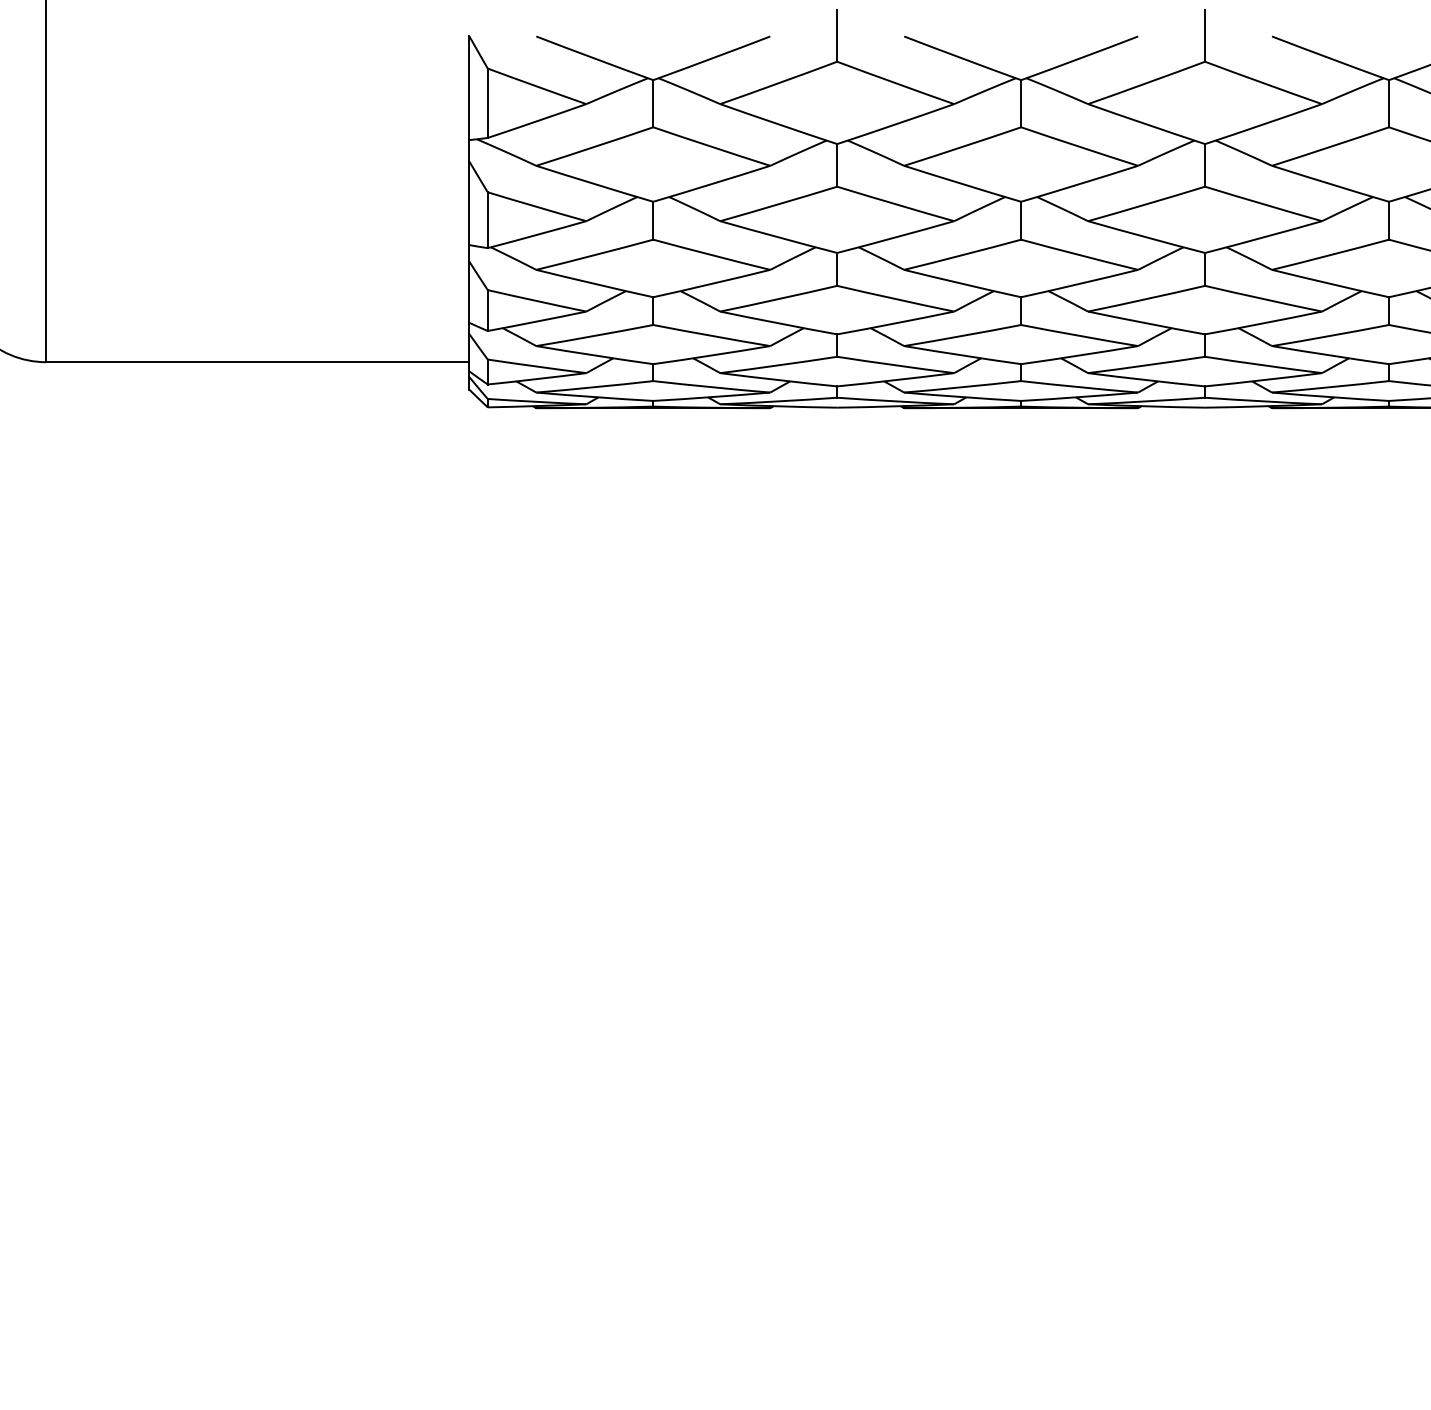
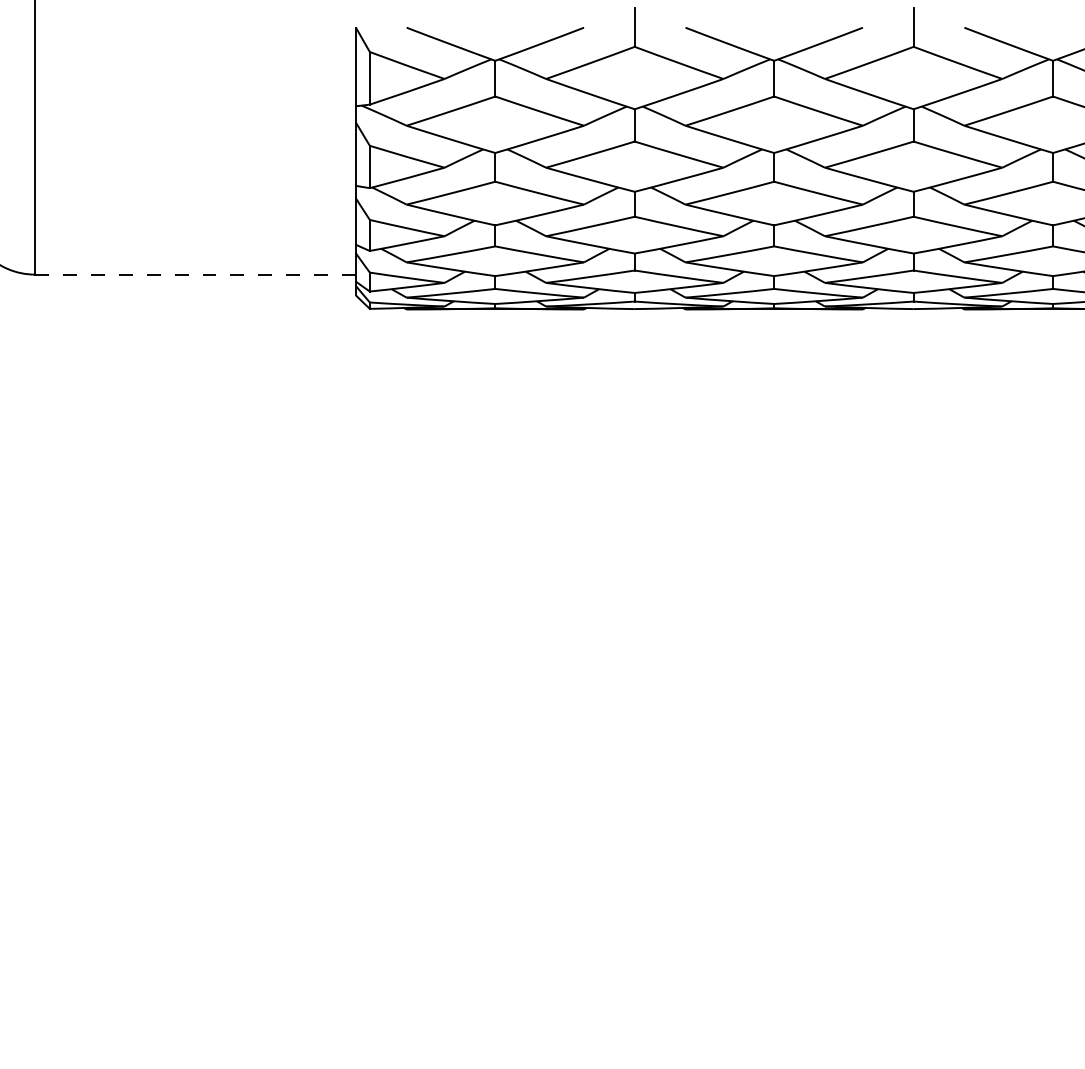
line: (257, 362) -> (195, 274), solid -> dashed

